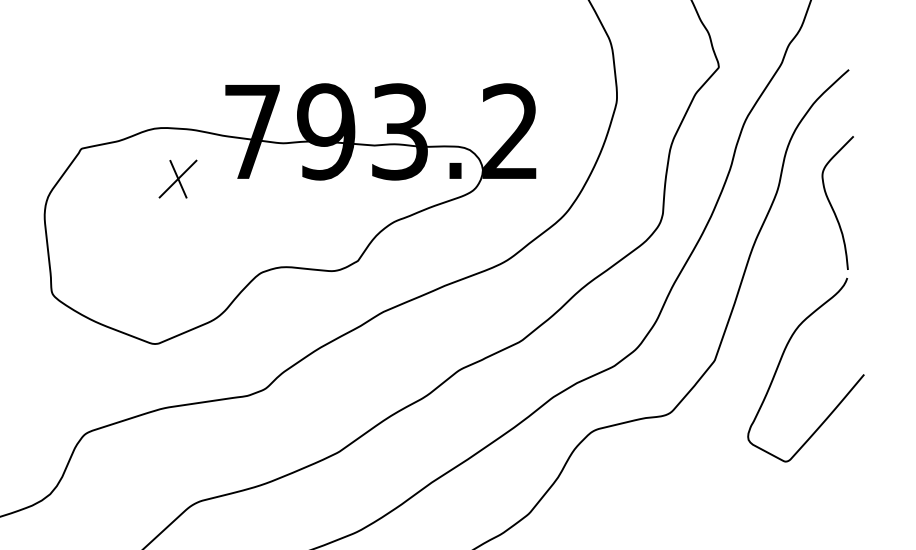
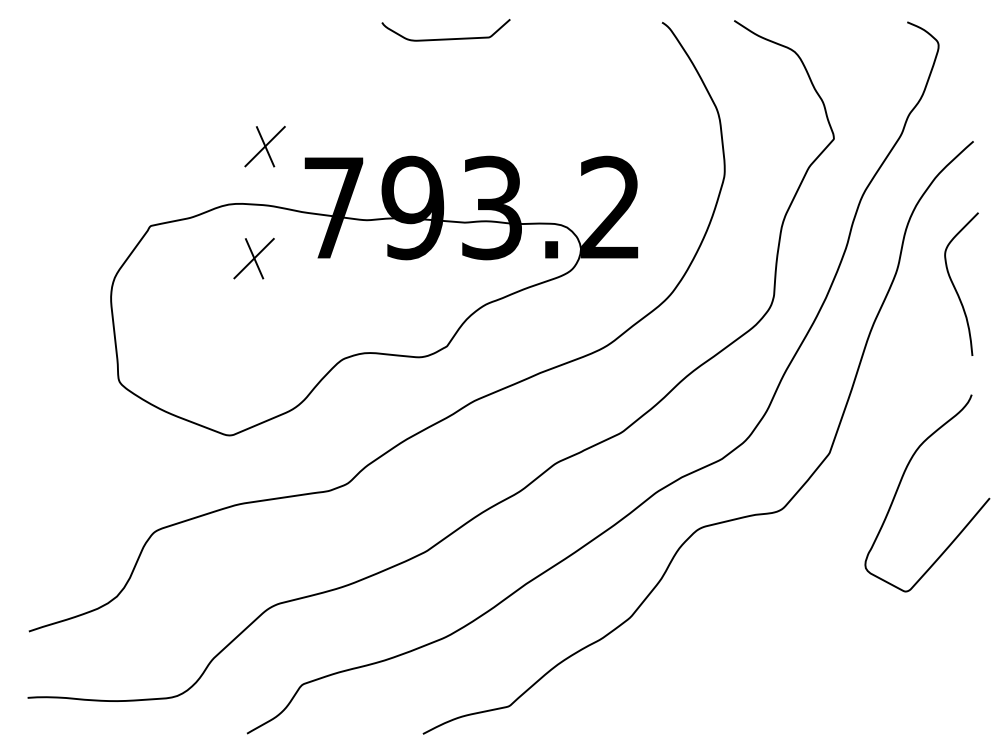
part: (187, 74) -> (264, 146), added
curve: (781, 359) -> (901, 482), moved

